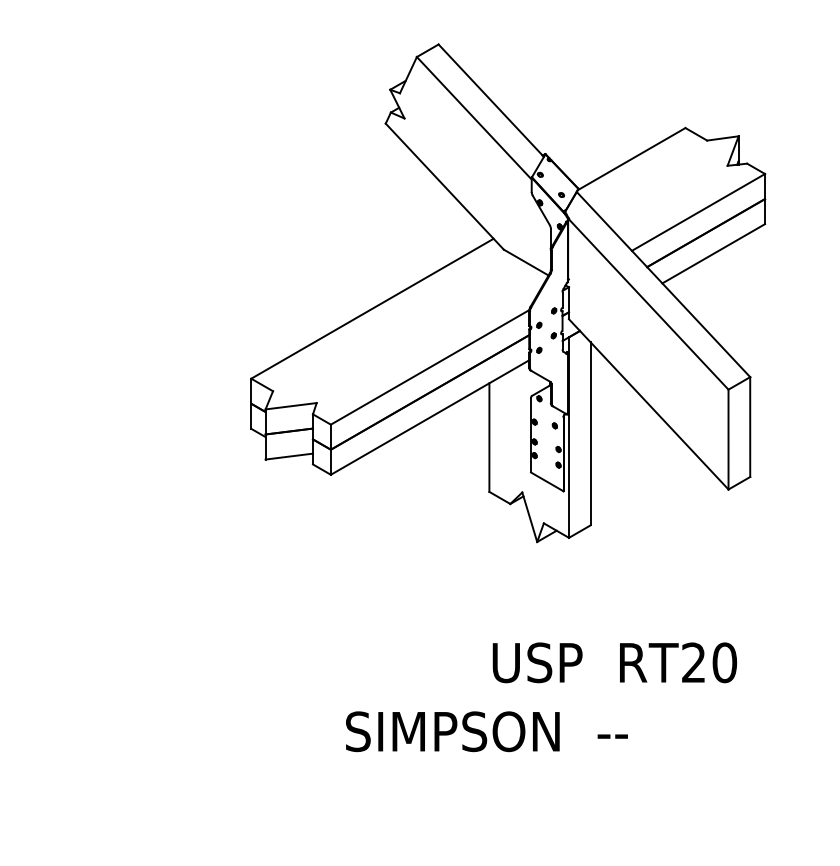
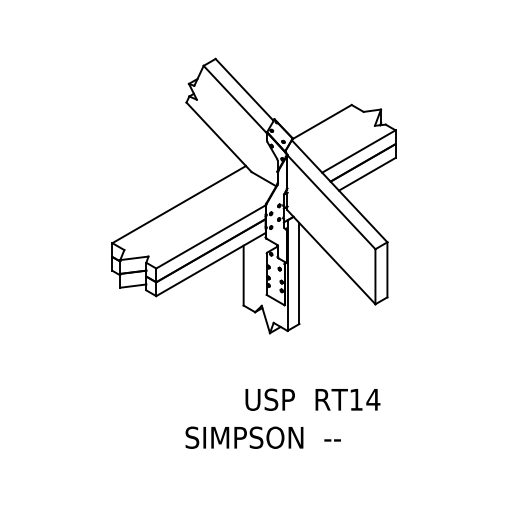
text: (708, 662) -> (364, 399), RT20 -> RT14
text: (485, 731) -> (262, 437), moved

